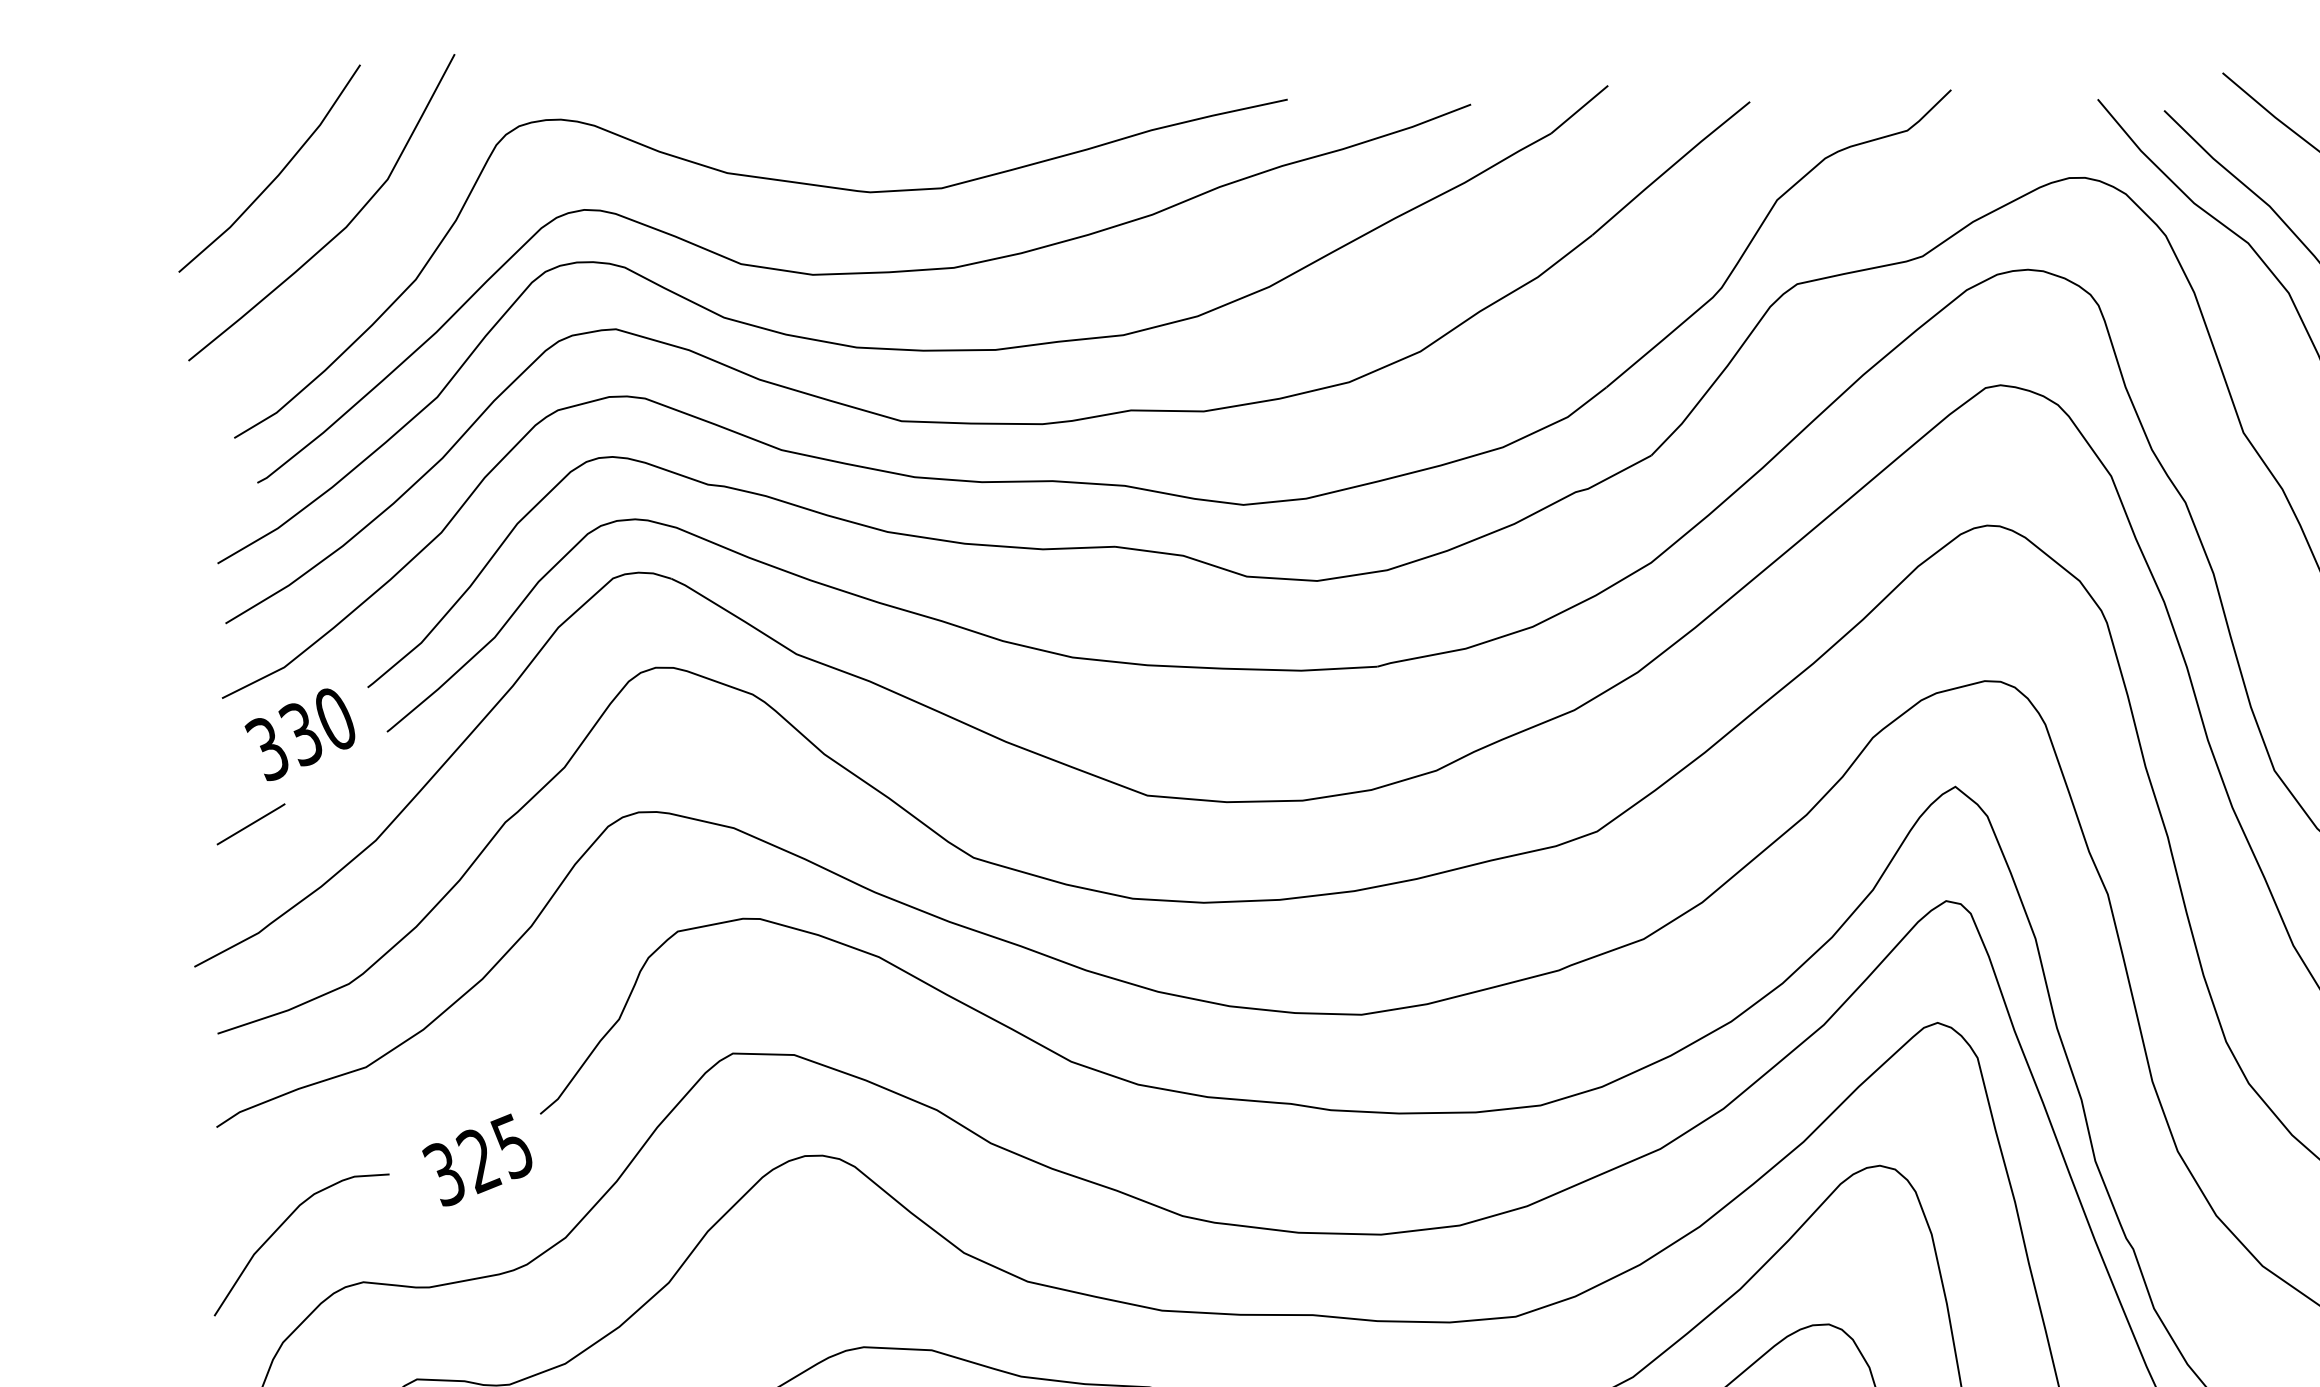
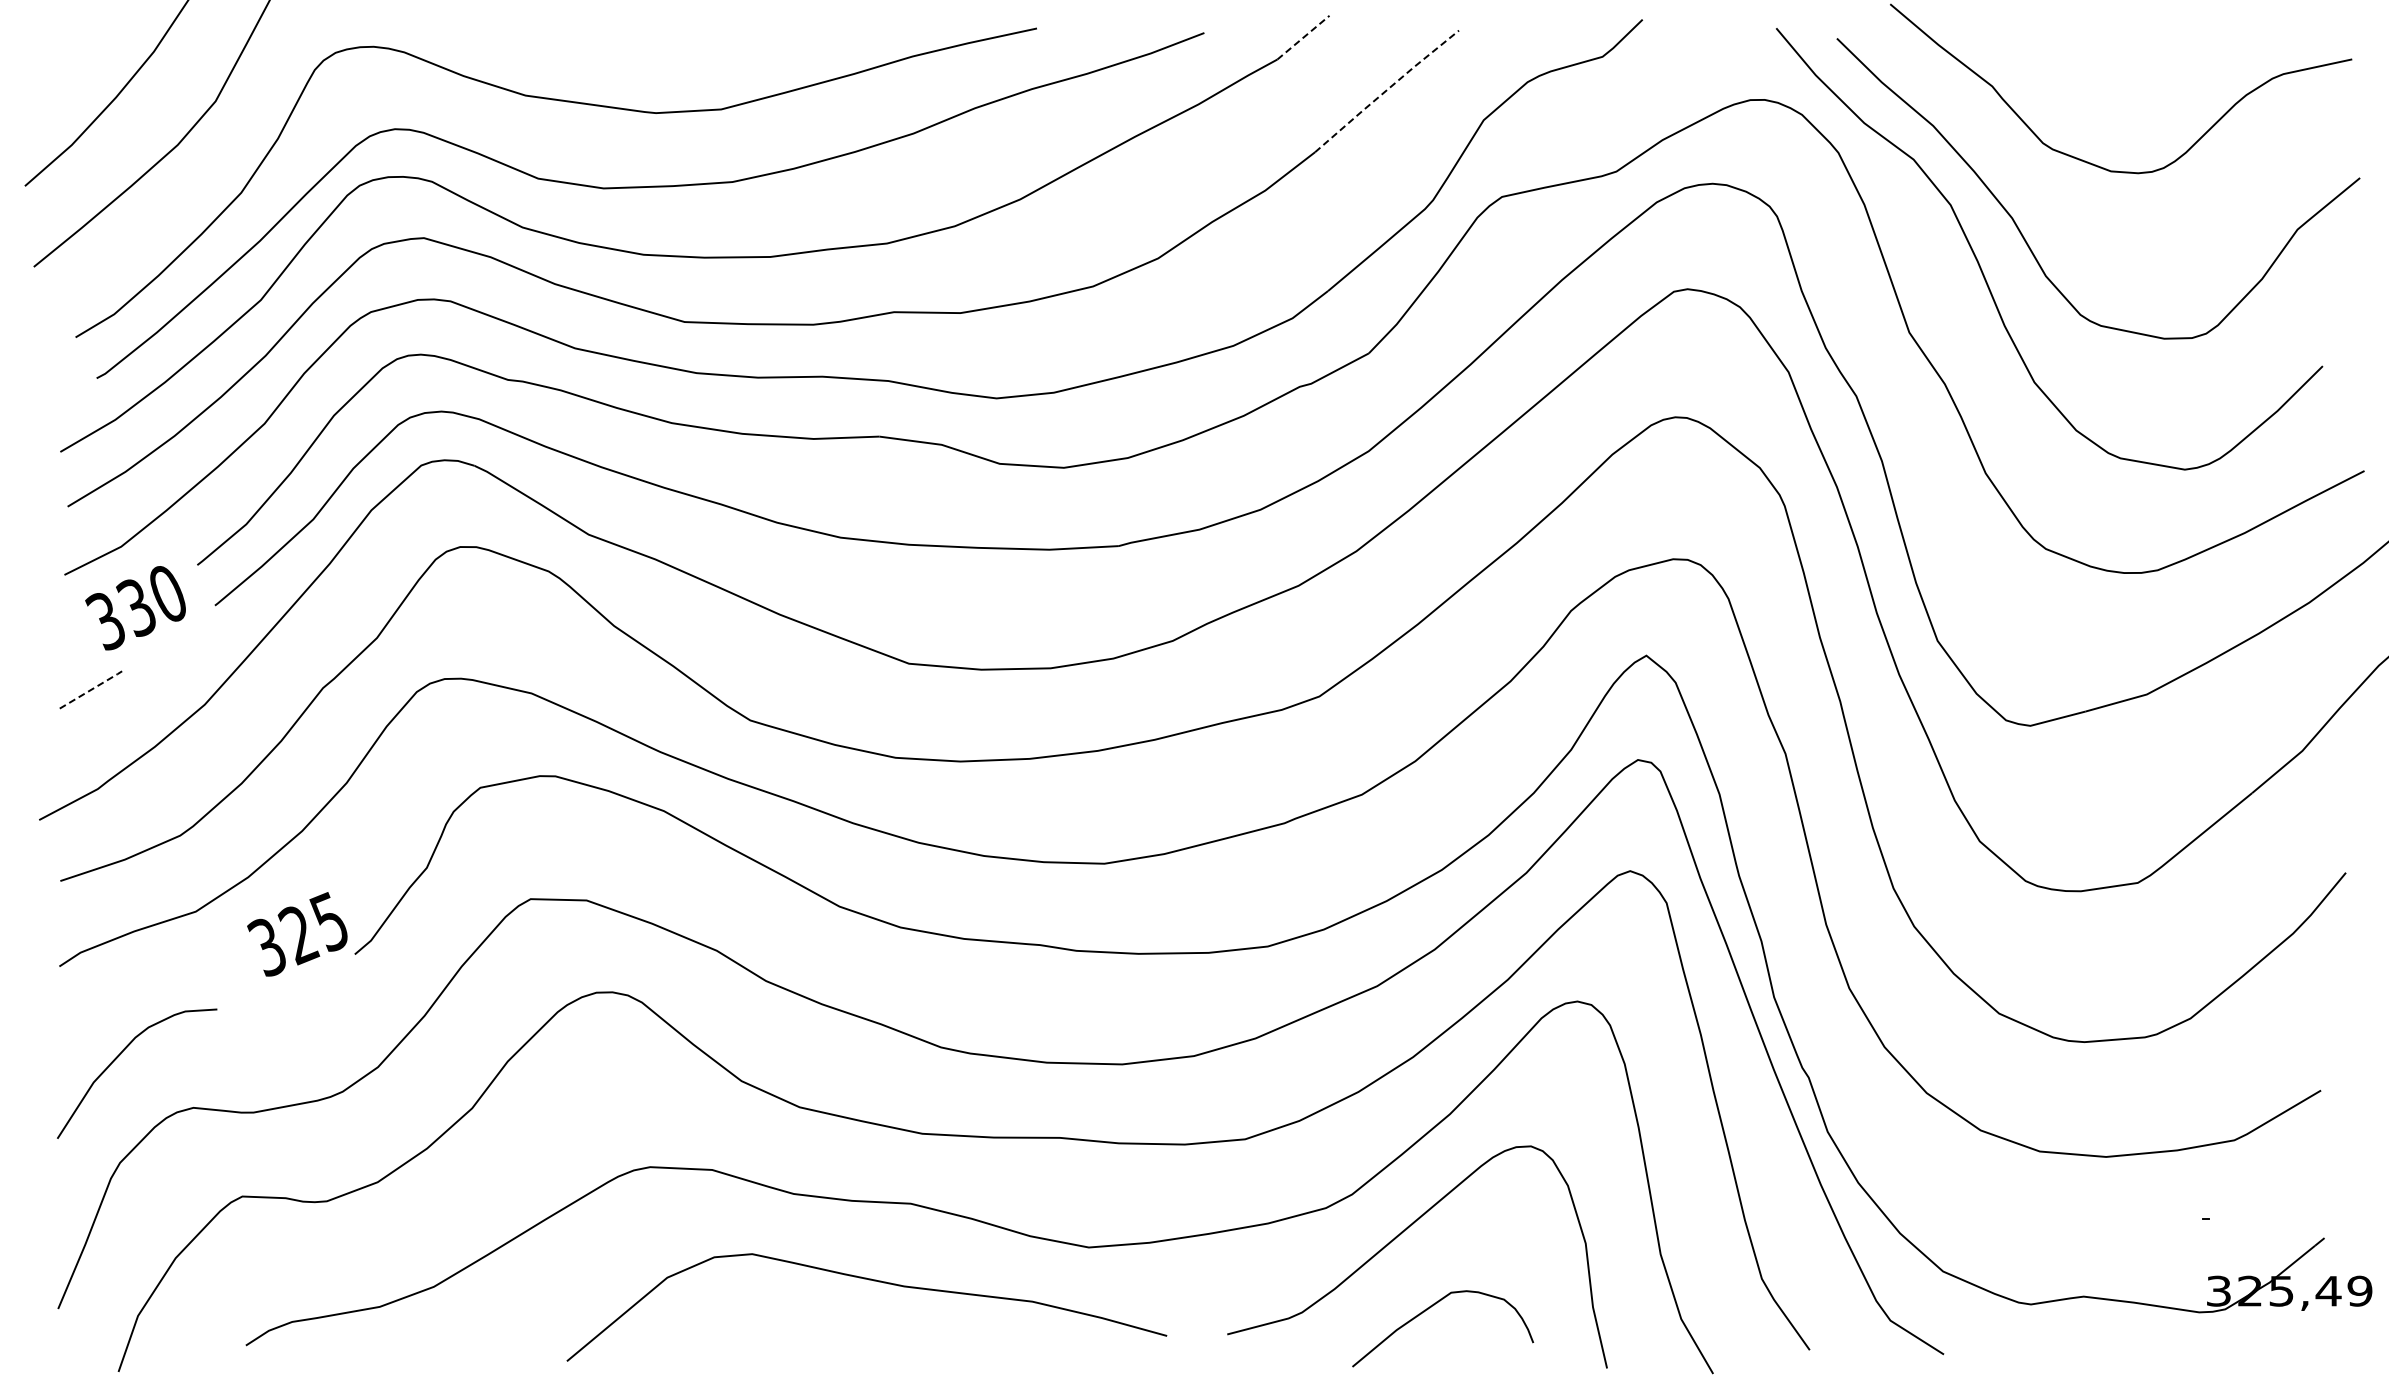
line: (1579, 109) -> (1303, 37), solid -> dashed
line: (1670, 167) -> (1386, 90), solid -> dashed
line: (252, 823) -> (92, 689), solid -> dashed
text: (477, 1160) -> (297, 934), moved

